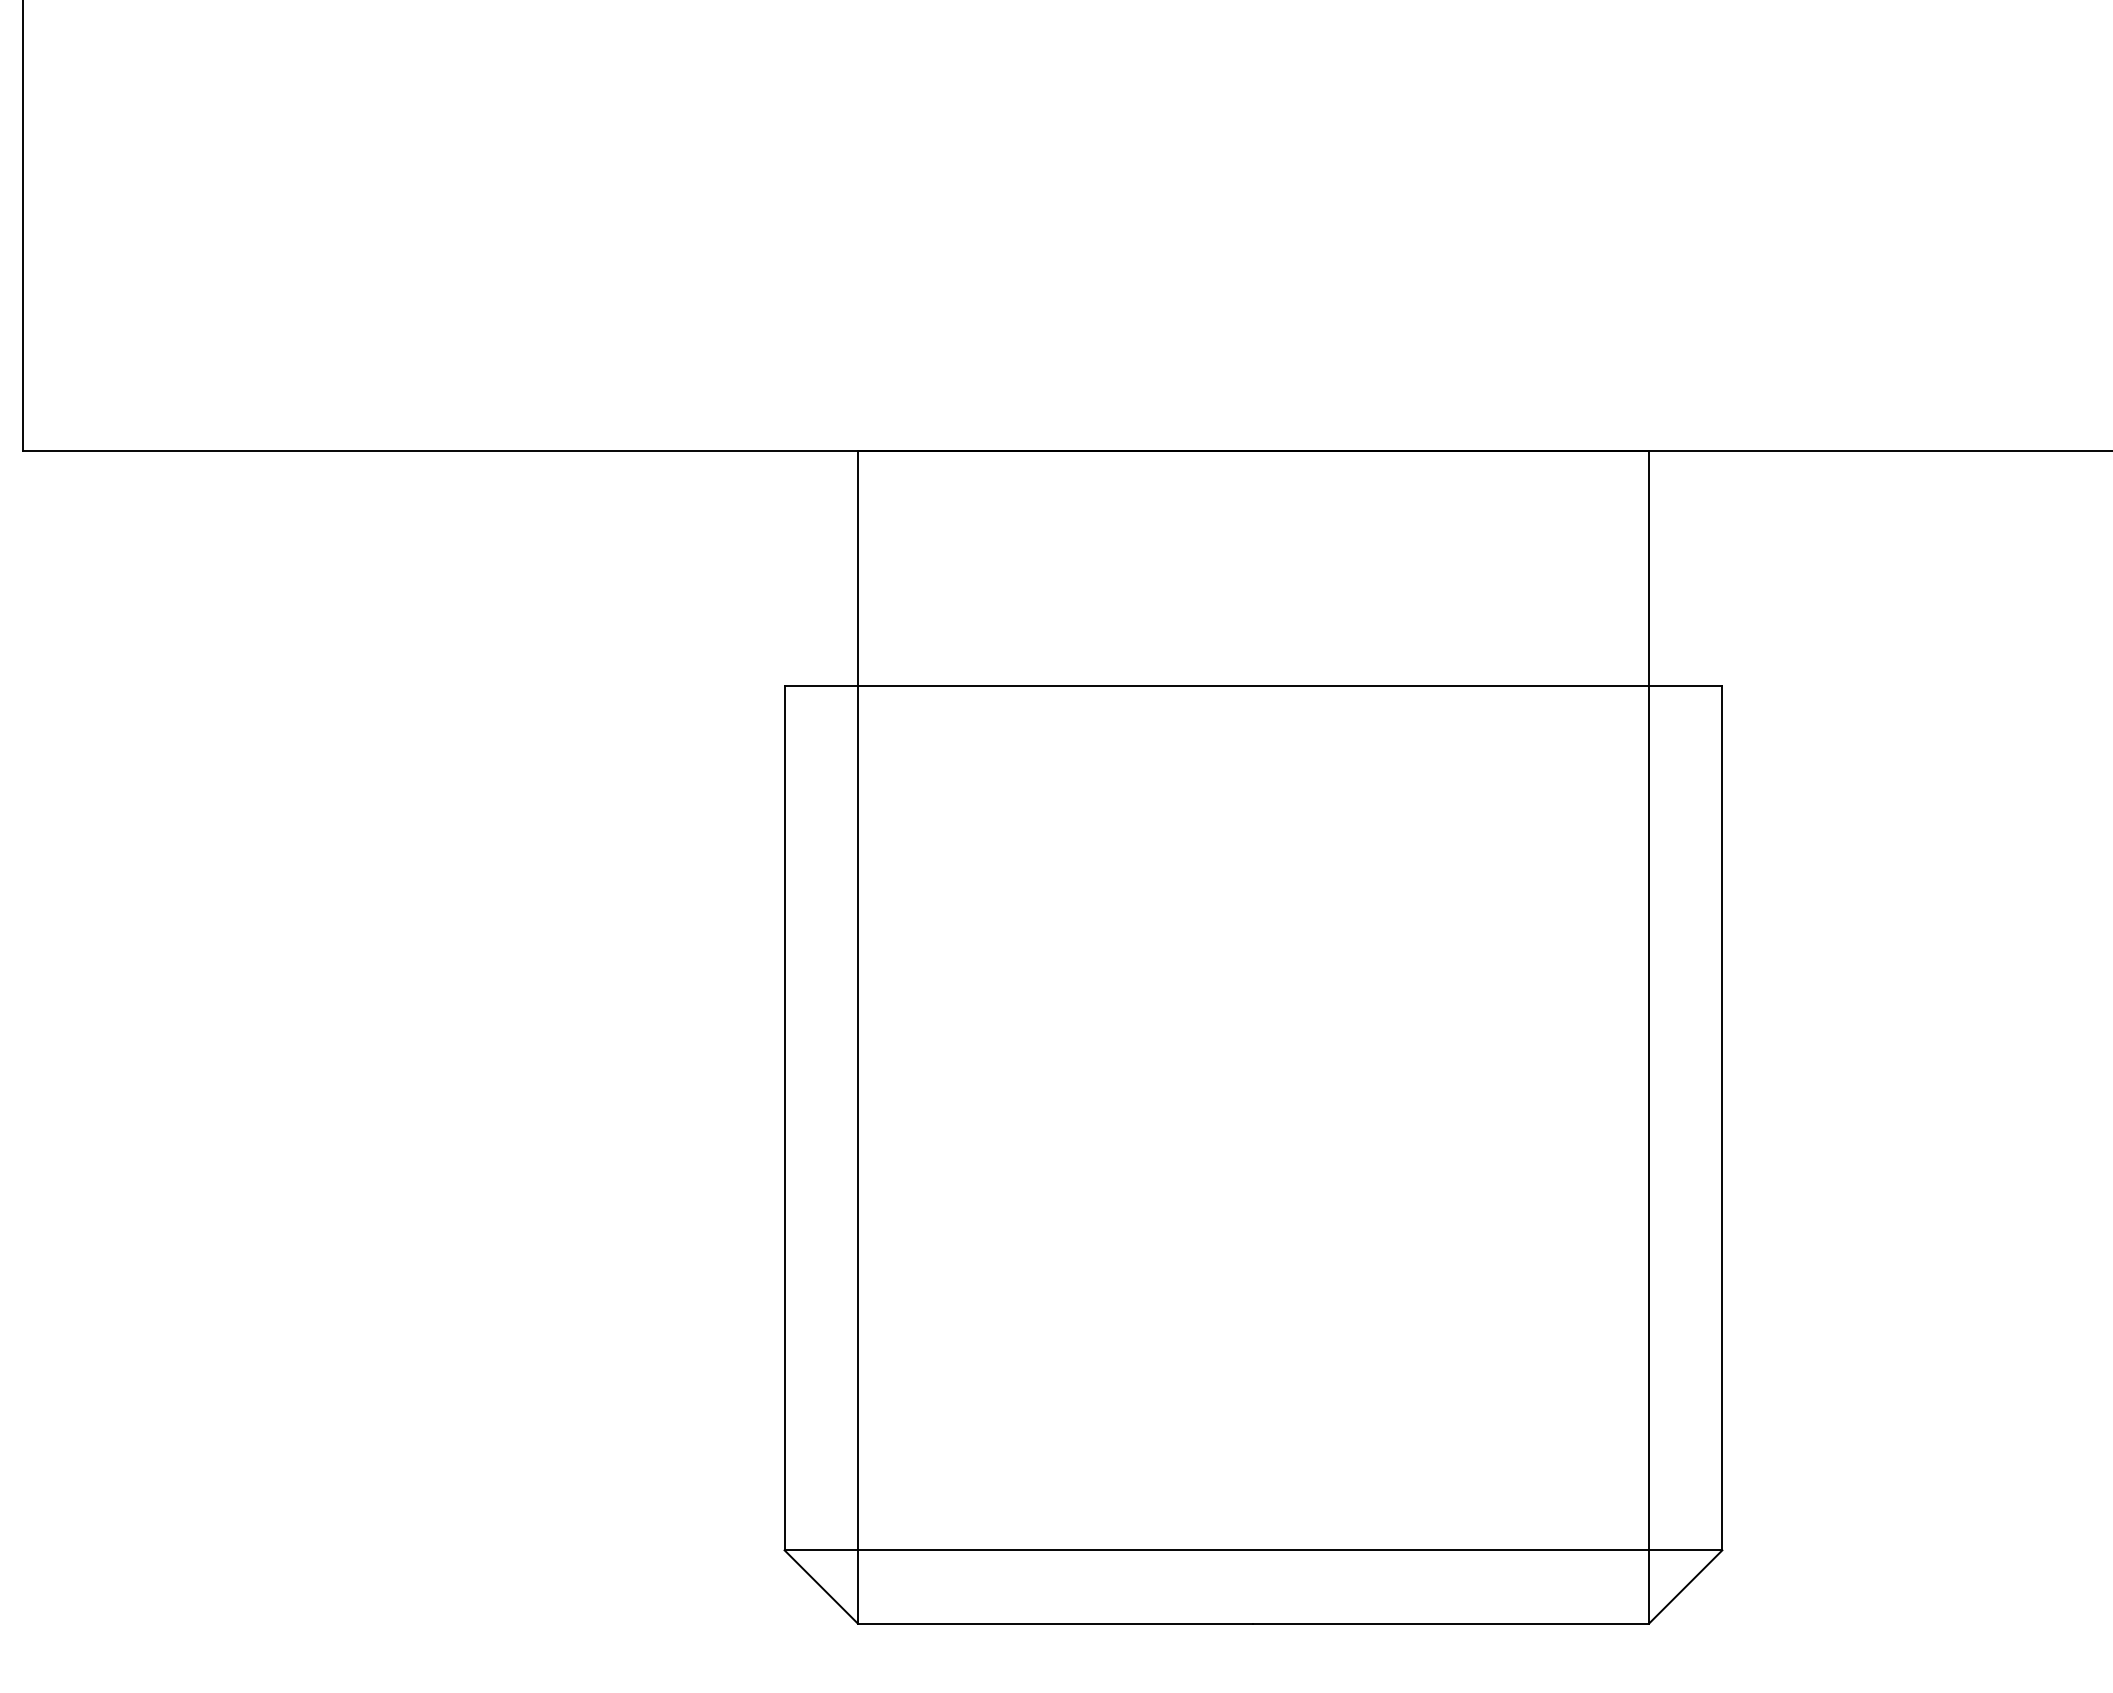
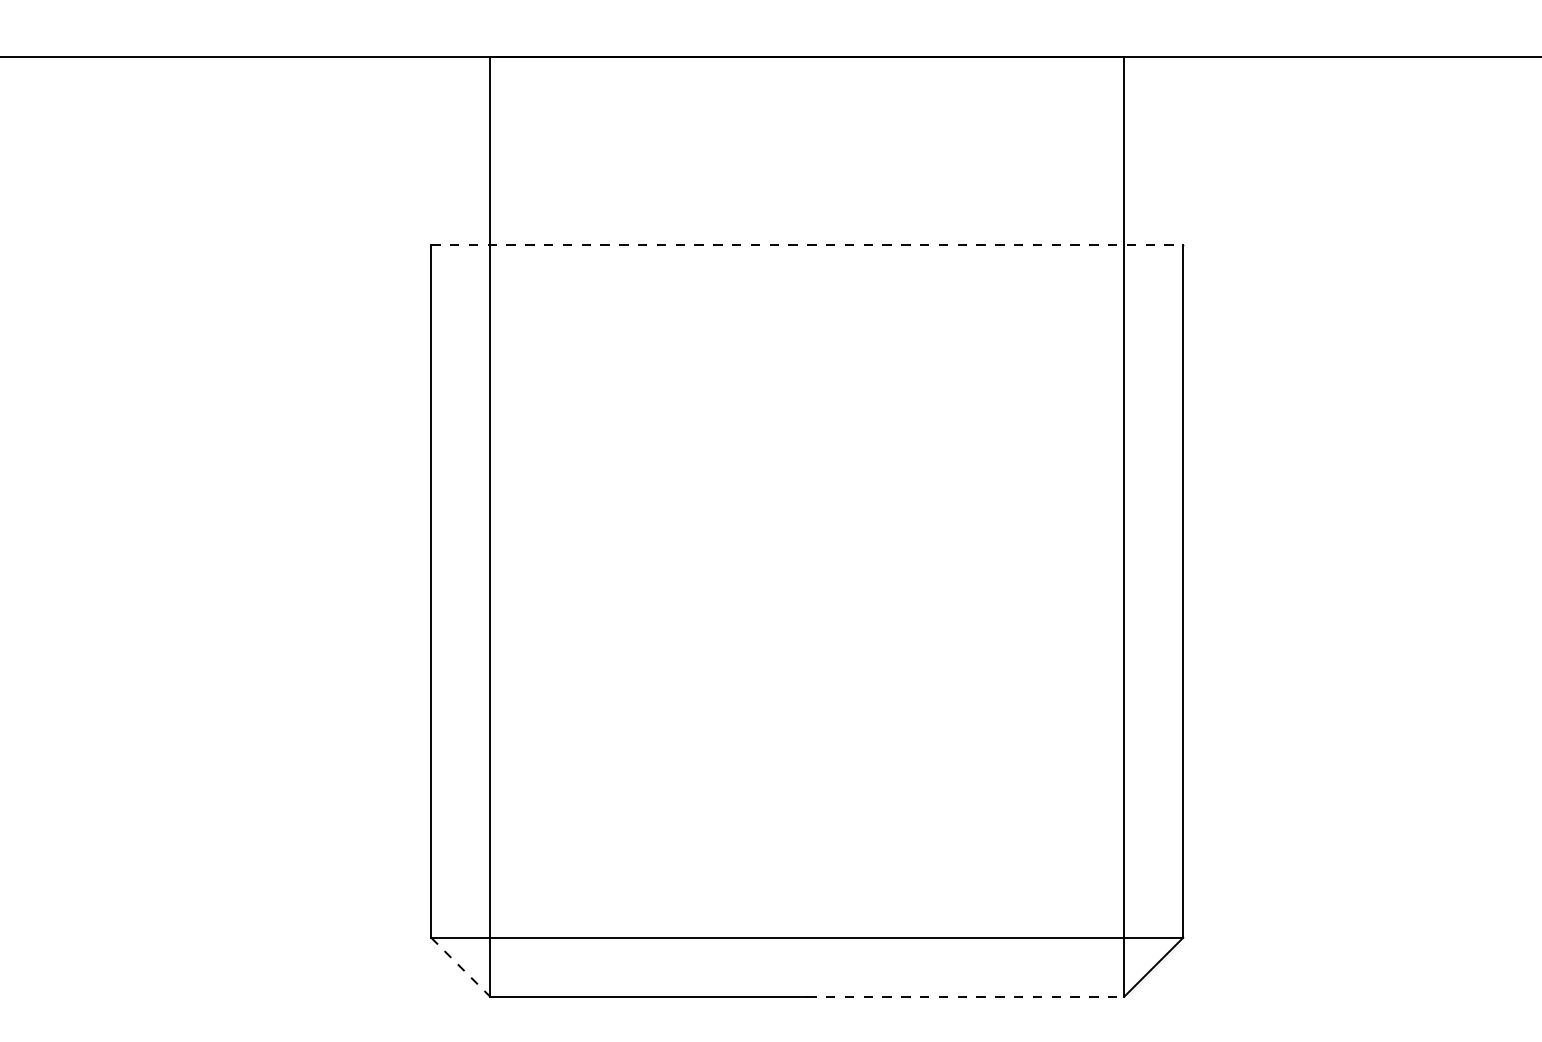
line: (1253, 685) -> (807, 244), solid -> dashed
line: (821, 1586) -> (460, 966), solid -> dashed
line: (1451, 1623) -> (966, 996), solid -> dashed

